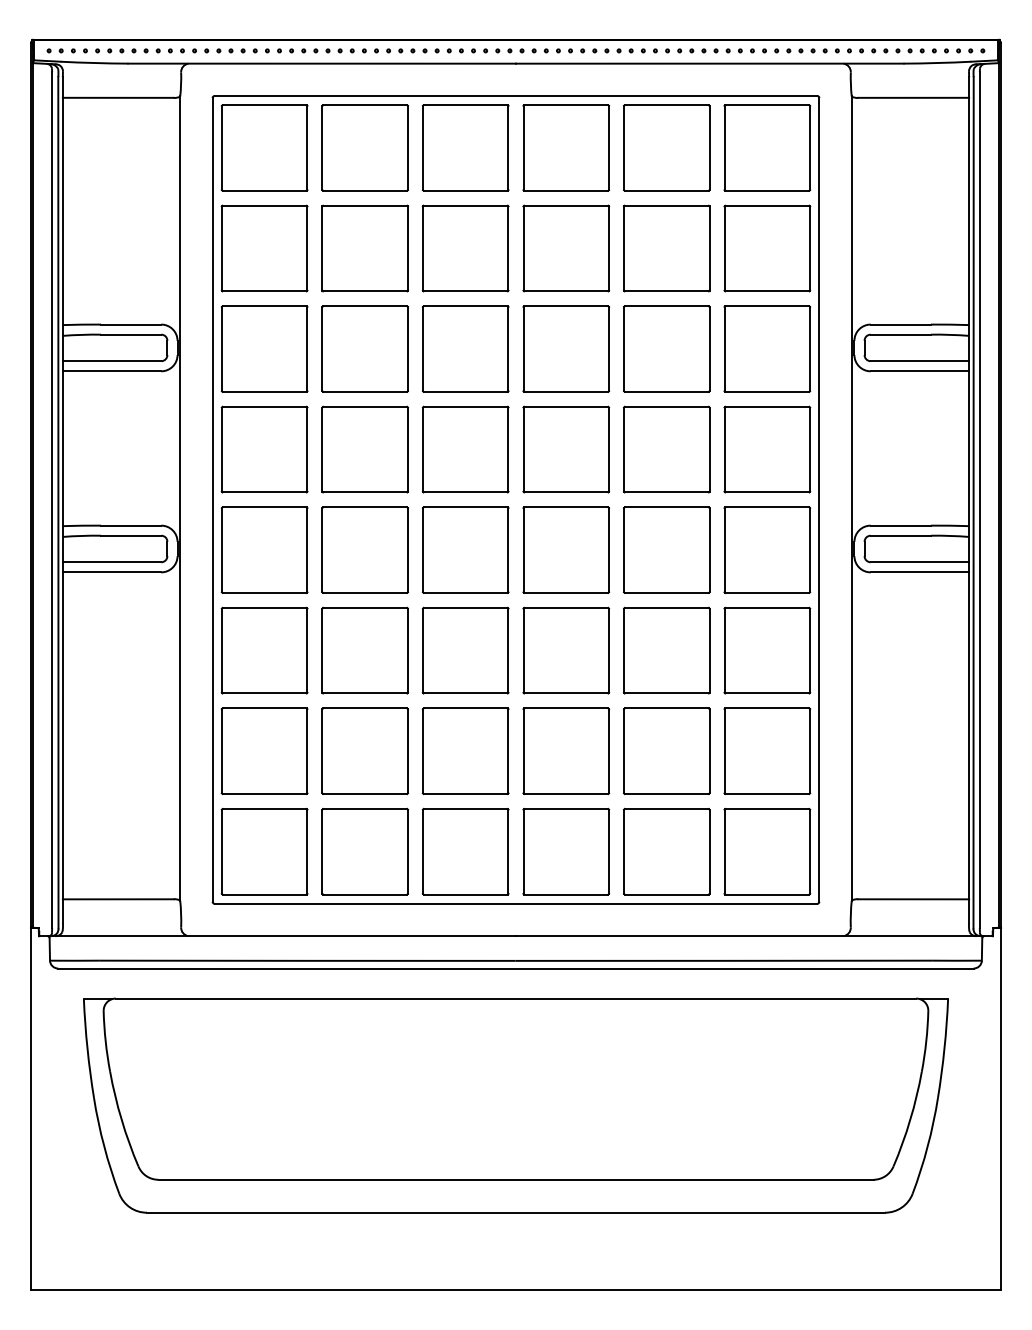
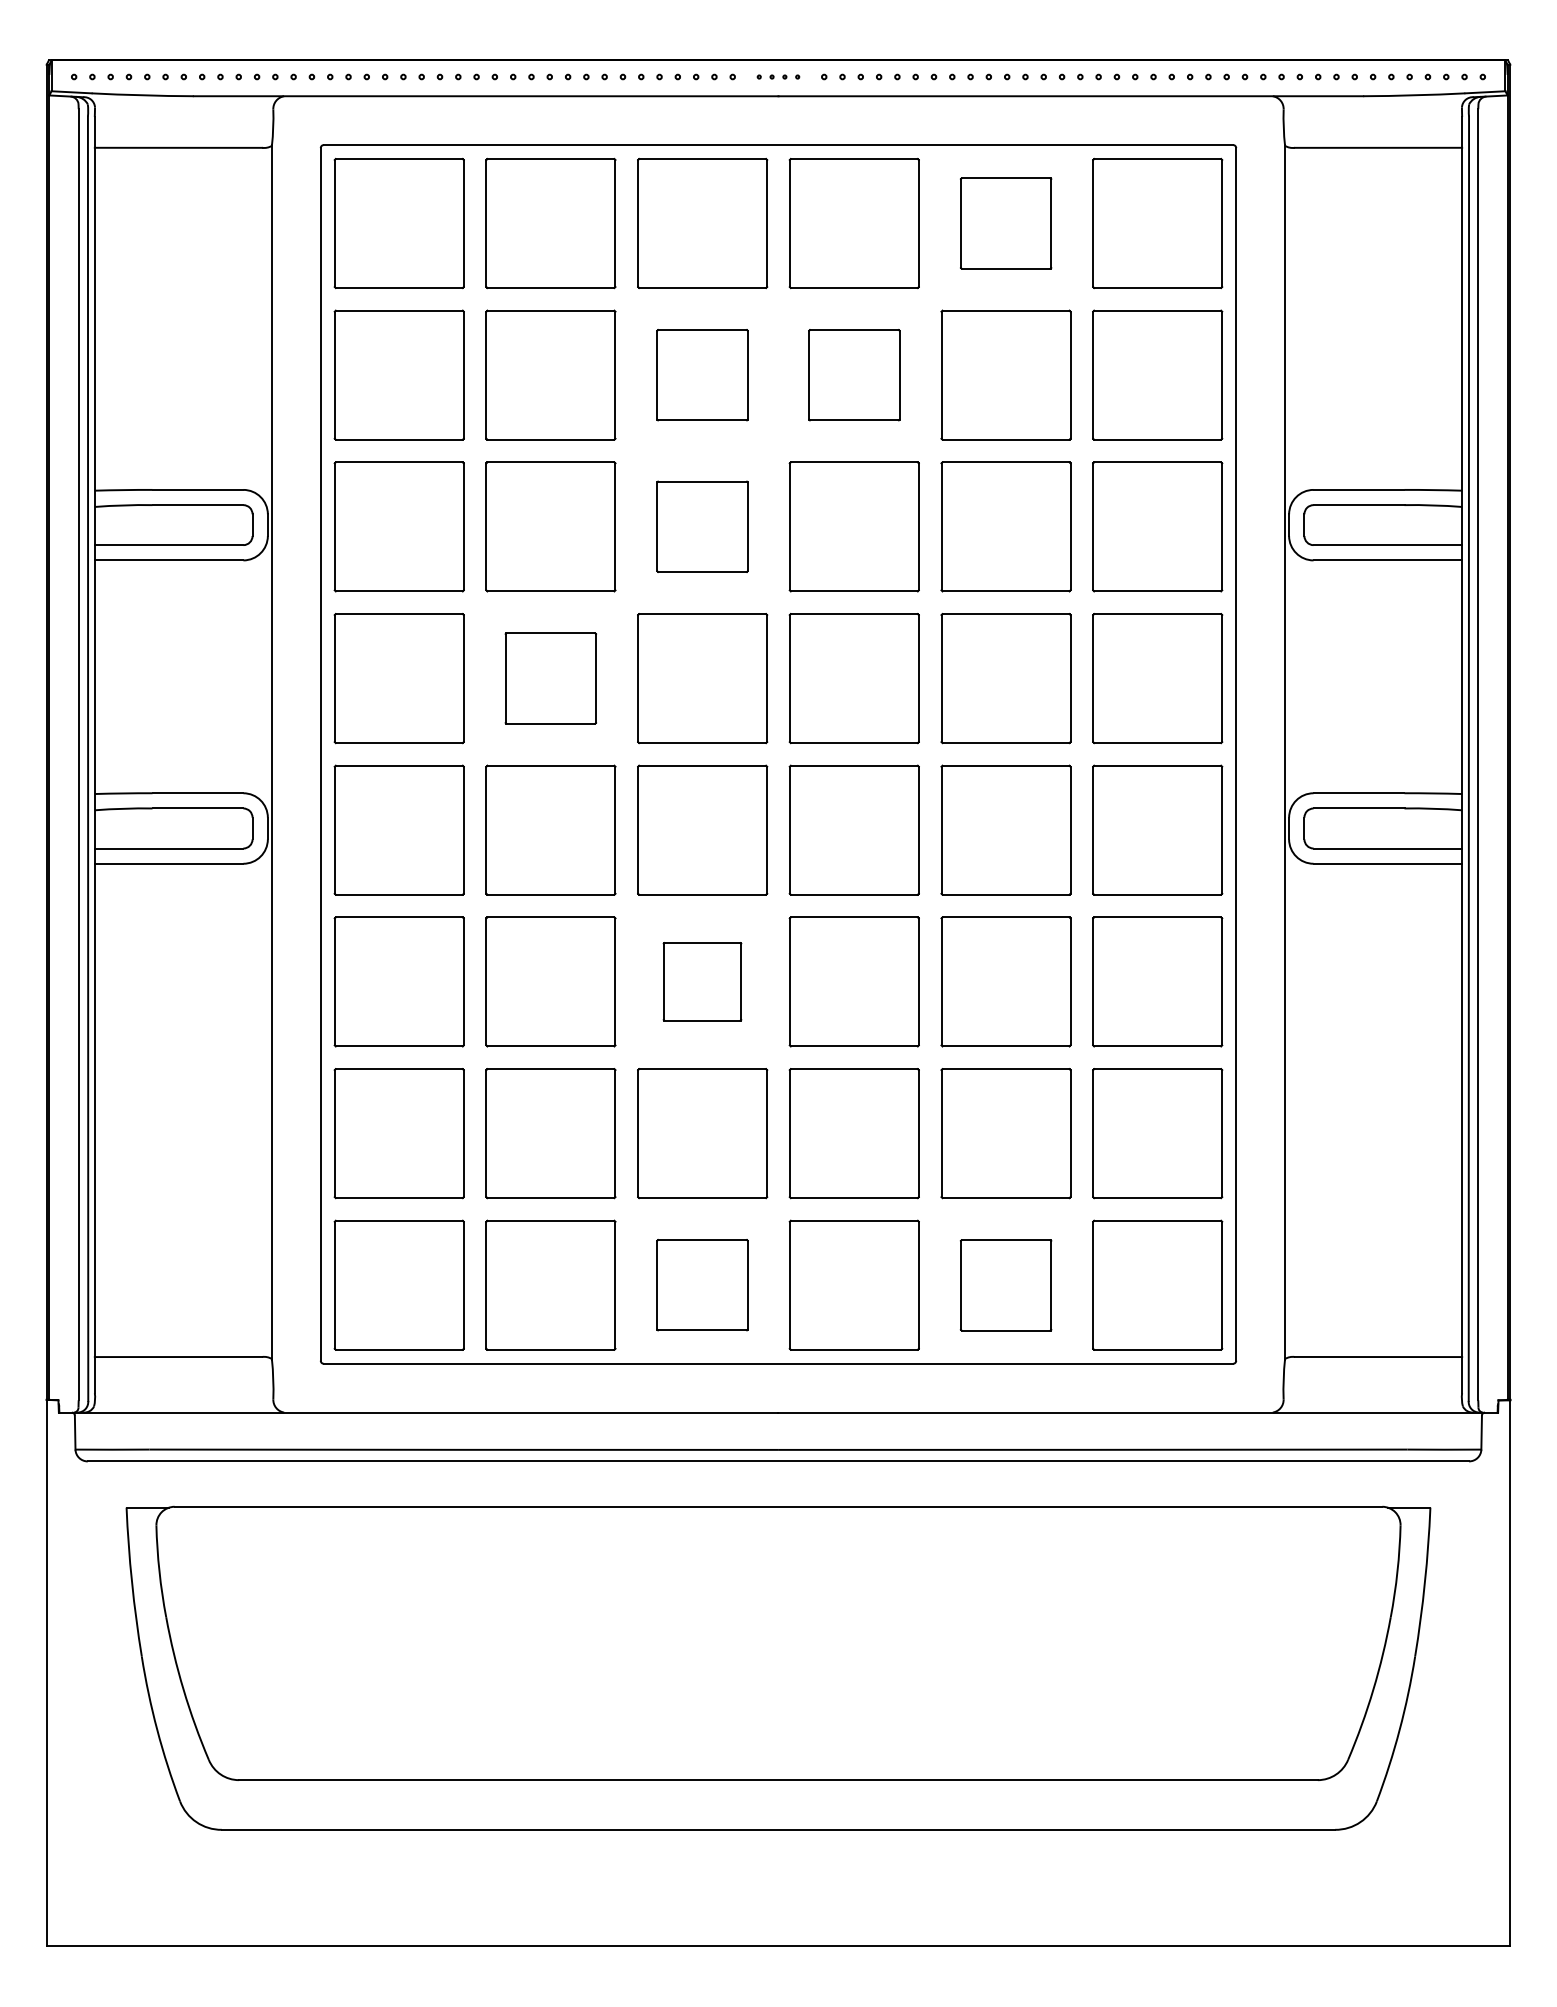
part: (515, 50) -> (777, 76), size x0.7
part: (666, 147) -> (1005, 222), size x0.7
part: (465, 248) -> (702, 375), size x0.7
part: (566, 248) -> (854, 375), size x0.7
part: (465, 348) -> (702, 525), size x0.7
part: (364, 449) -> (549, 678), size x0.7
part: (465, 650) -> (702, 981), size x0.6
part: (465, 851) -> (702, 1284), size x0.7
part: (666, 851) -> (1005, 1284), size x0.7

